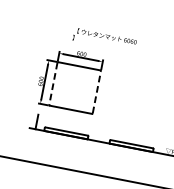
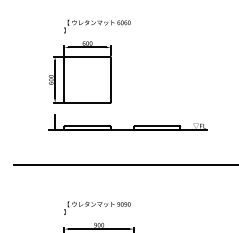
text: (104, 39) -> (97, 26), moved
line: (53, 84) -> (64, 80), dashed -> solid
line: (96, 91) -> (110, 79), dashed -> solid

